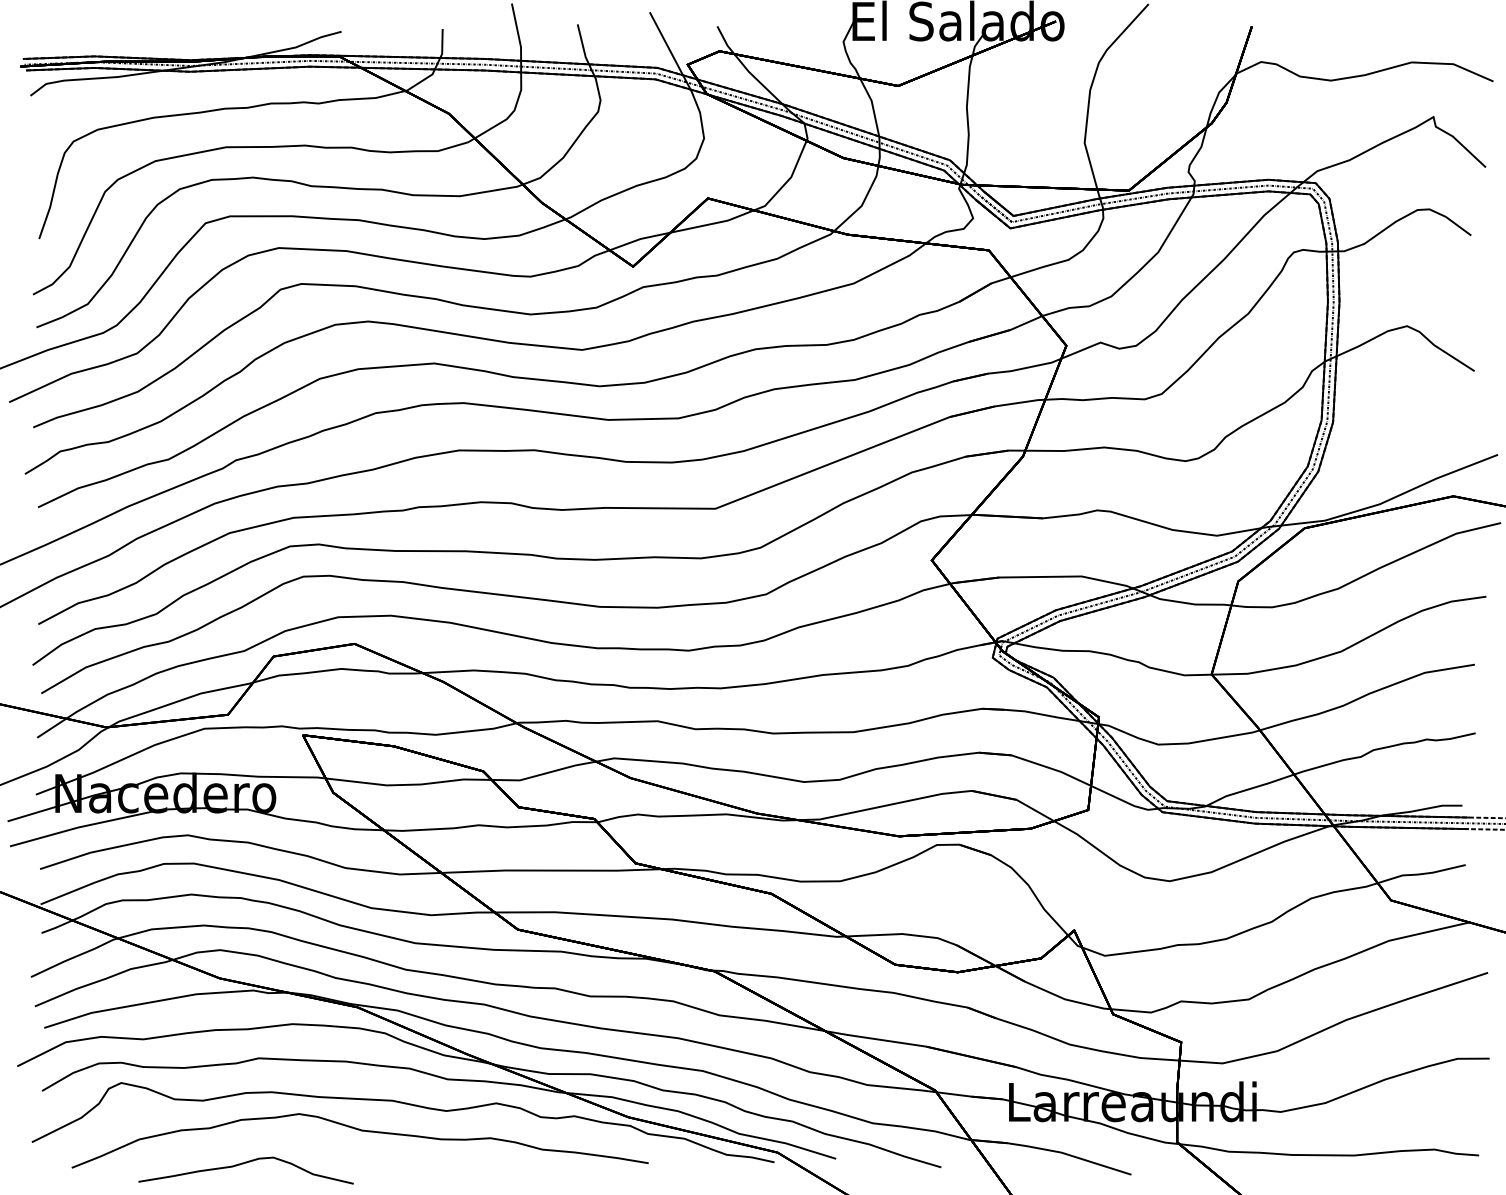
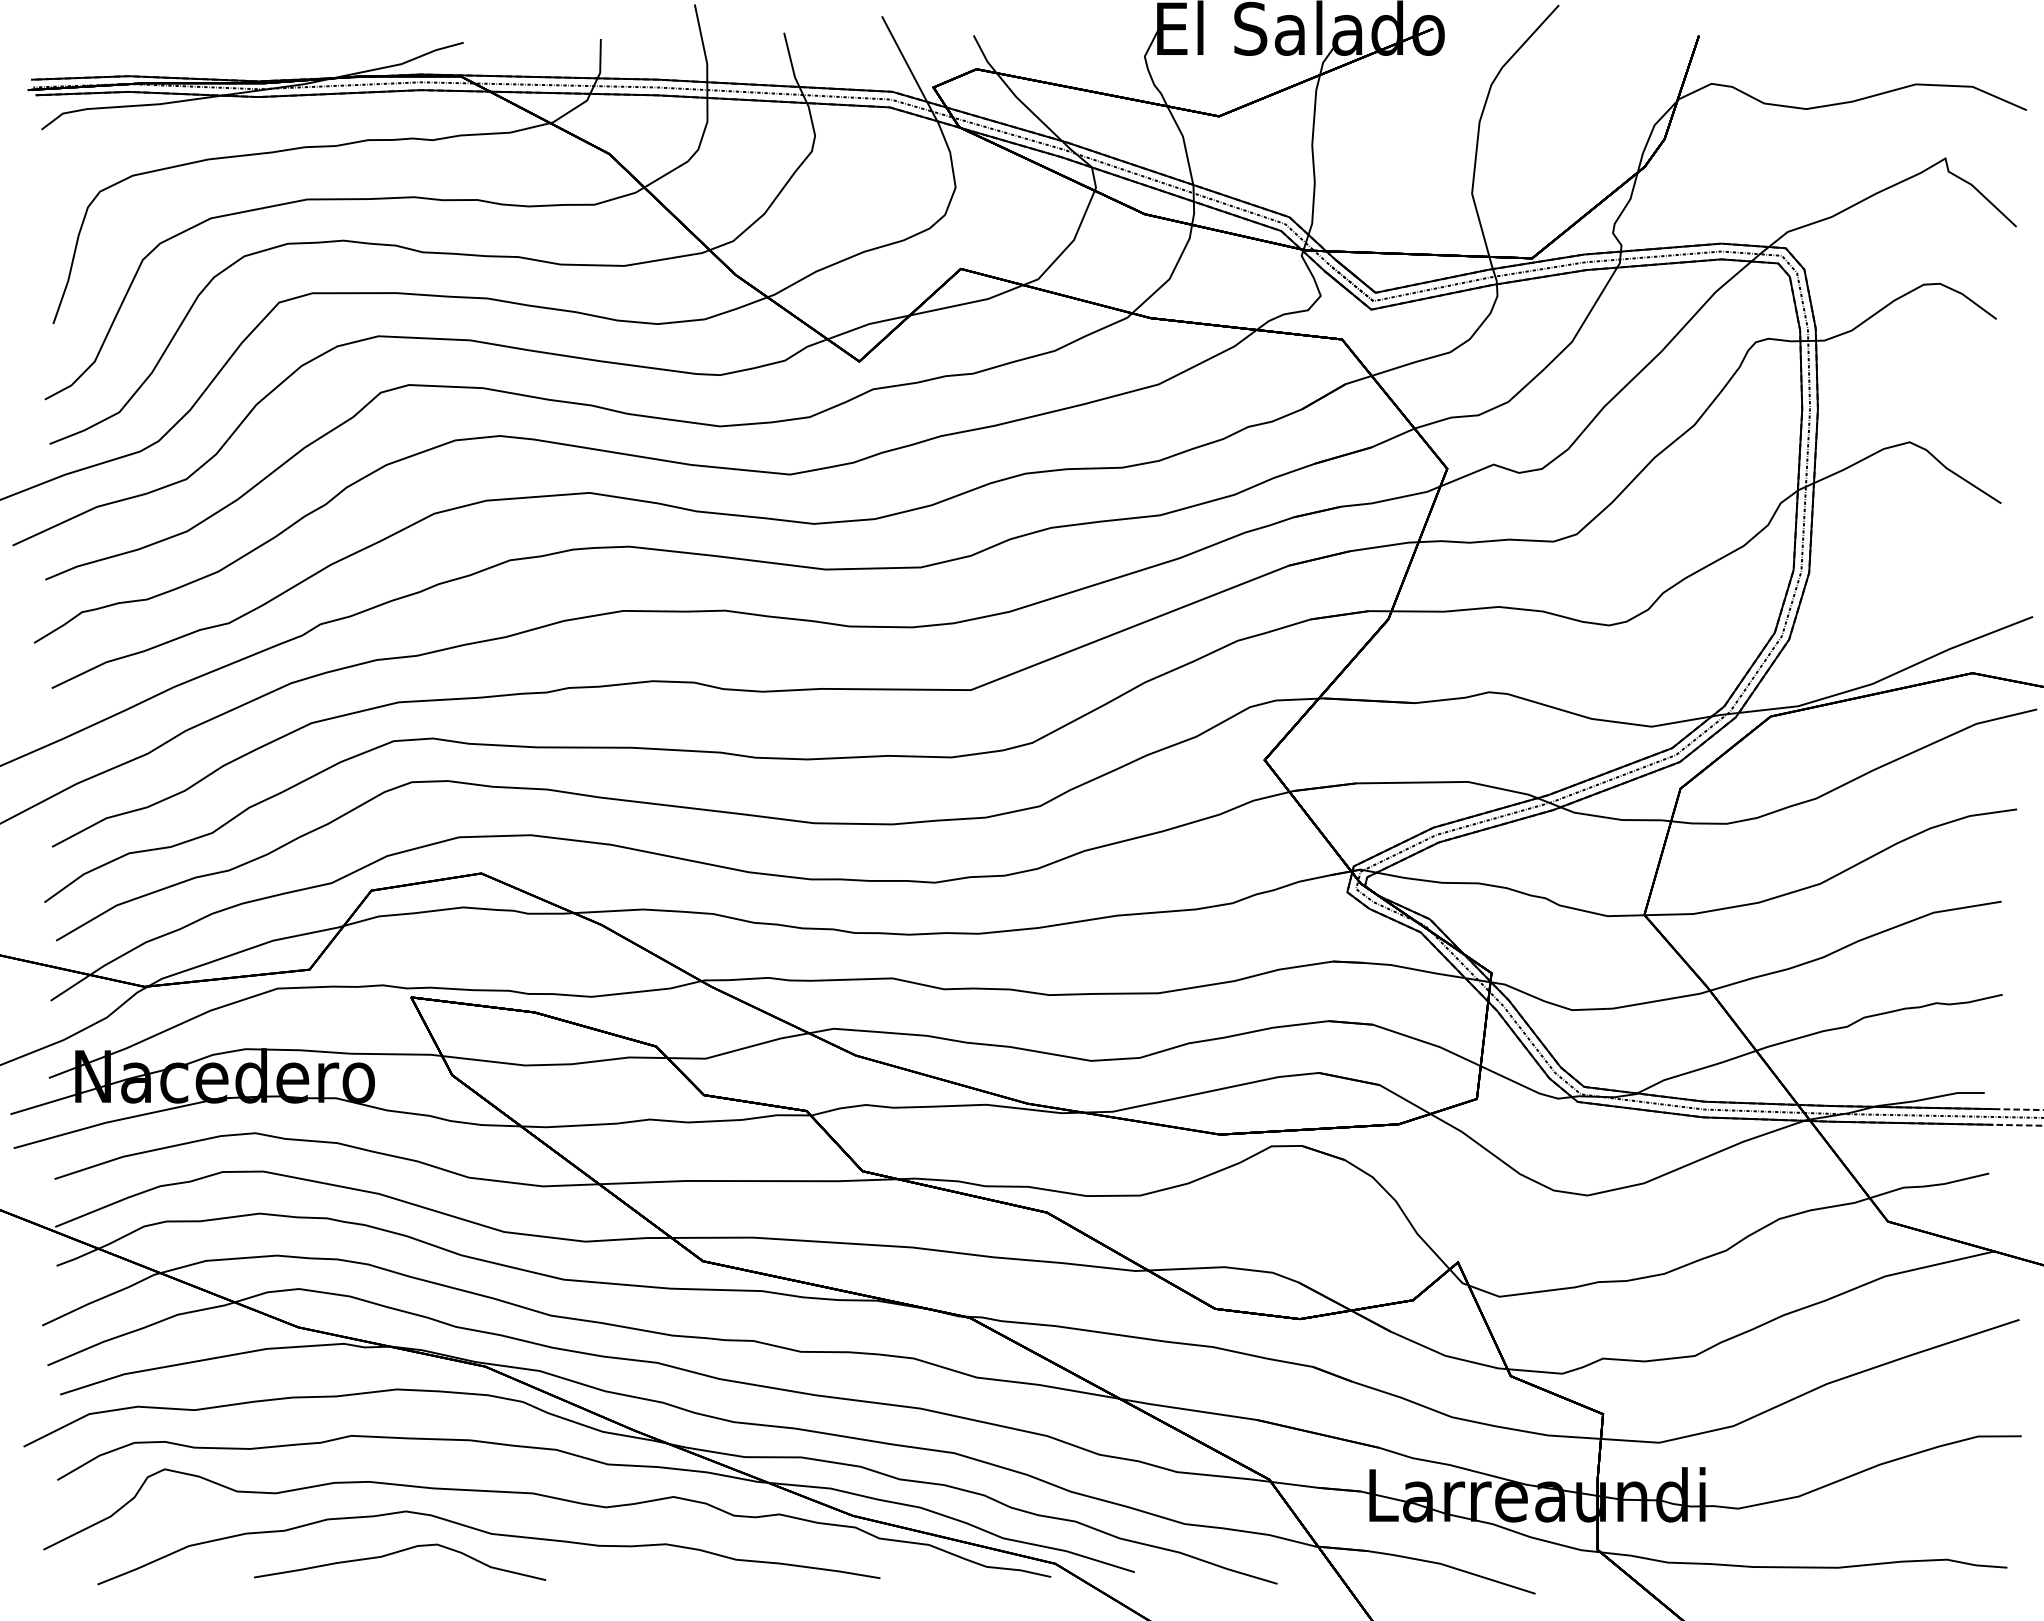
curve: (243, 1164) -> (396, 1553), moved

